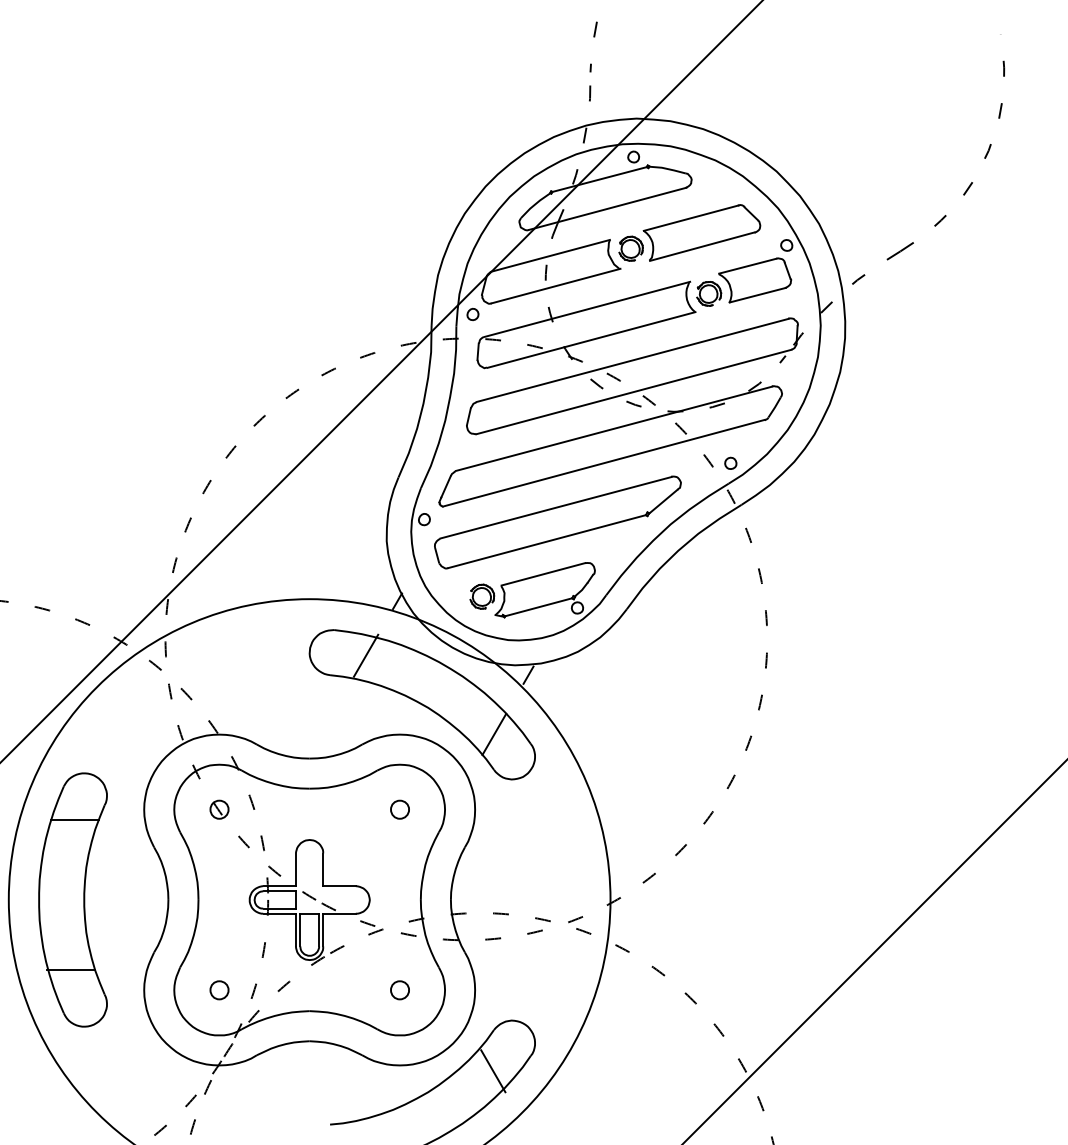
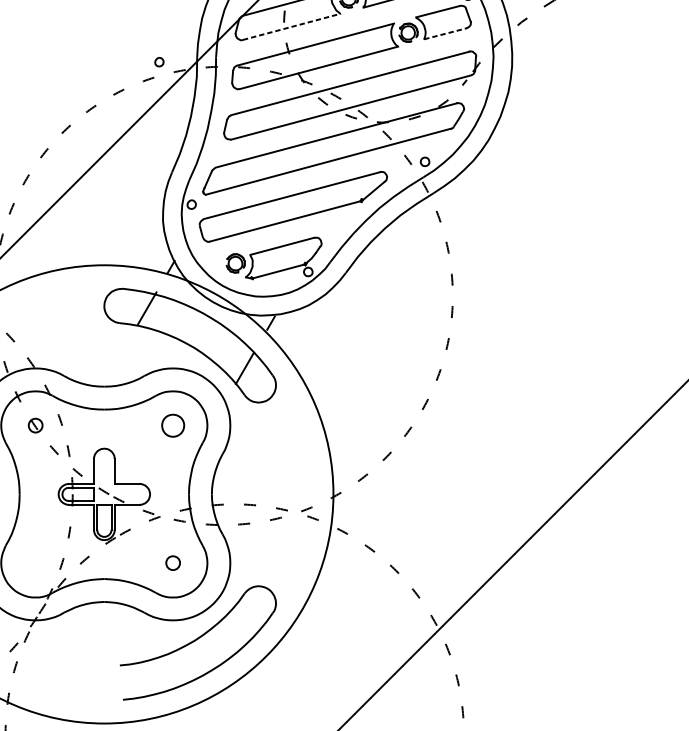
line: (556, 286) -> (292, 27), solid -> dashed
line: (758, 295) -> (446, 33), solid -> dashed
part: (472, 314) -> (159, 62), moved
part: (399, 809) -> (172, 425), size x1.6
part: (219, 990) -> (35, 563), removed
line: (493, 1071) -> (244, 624), removed

